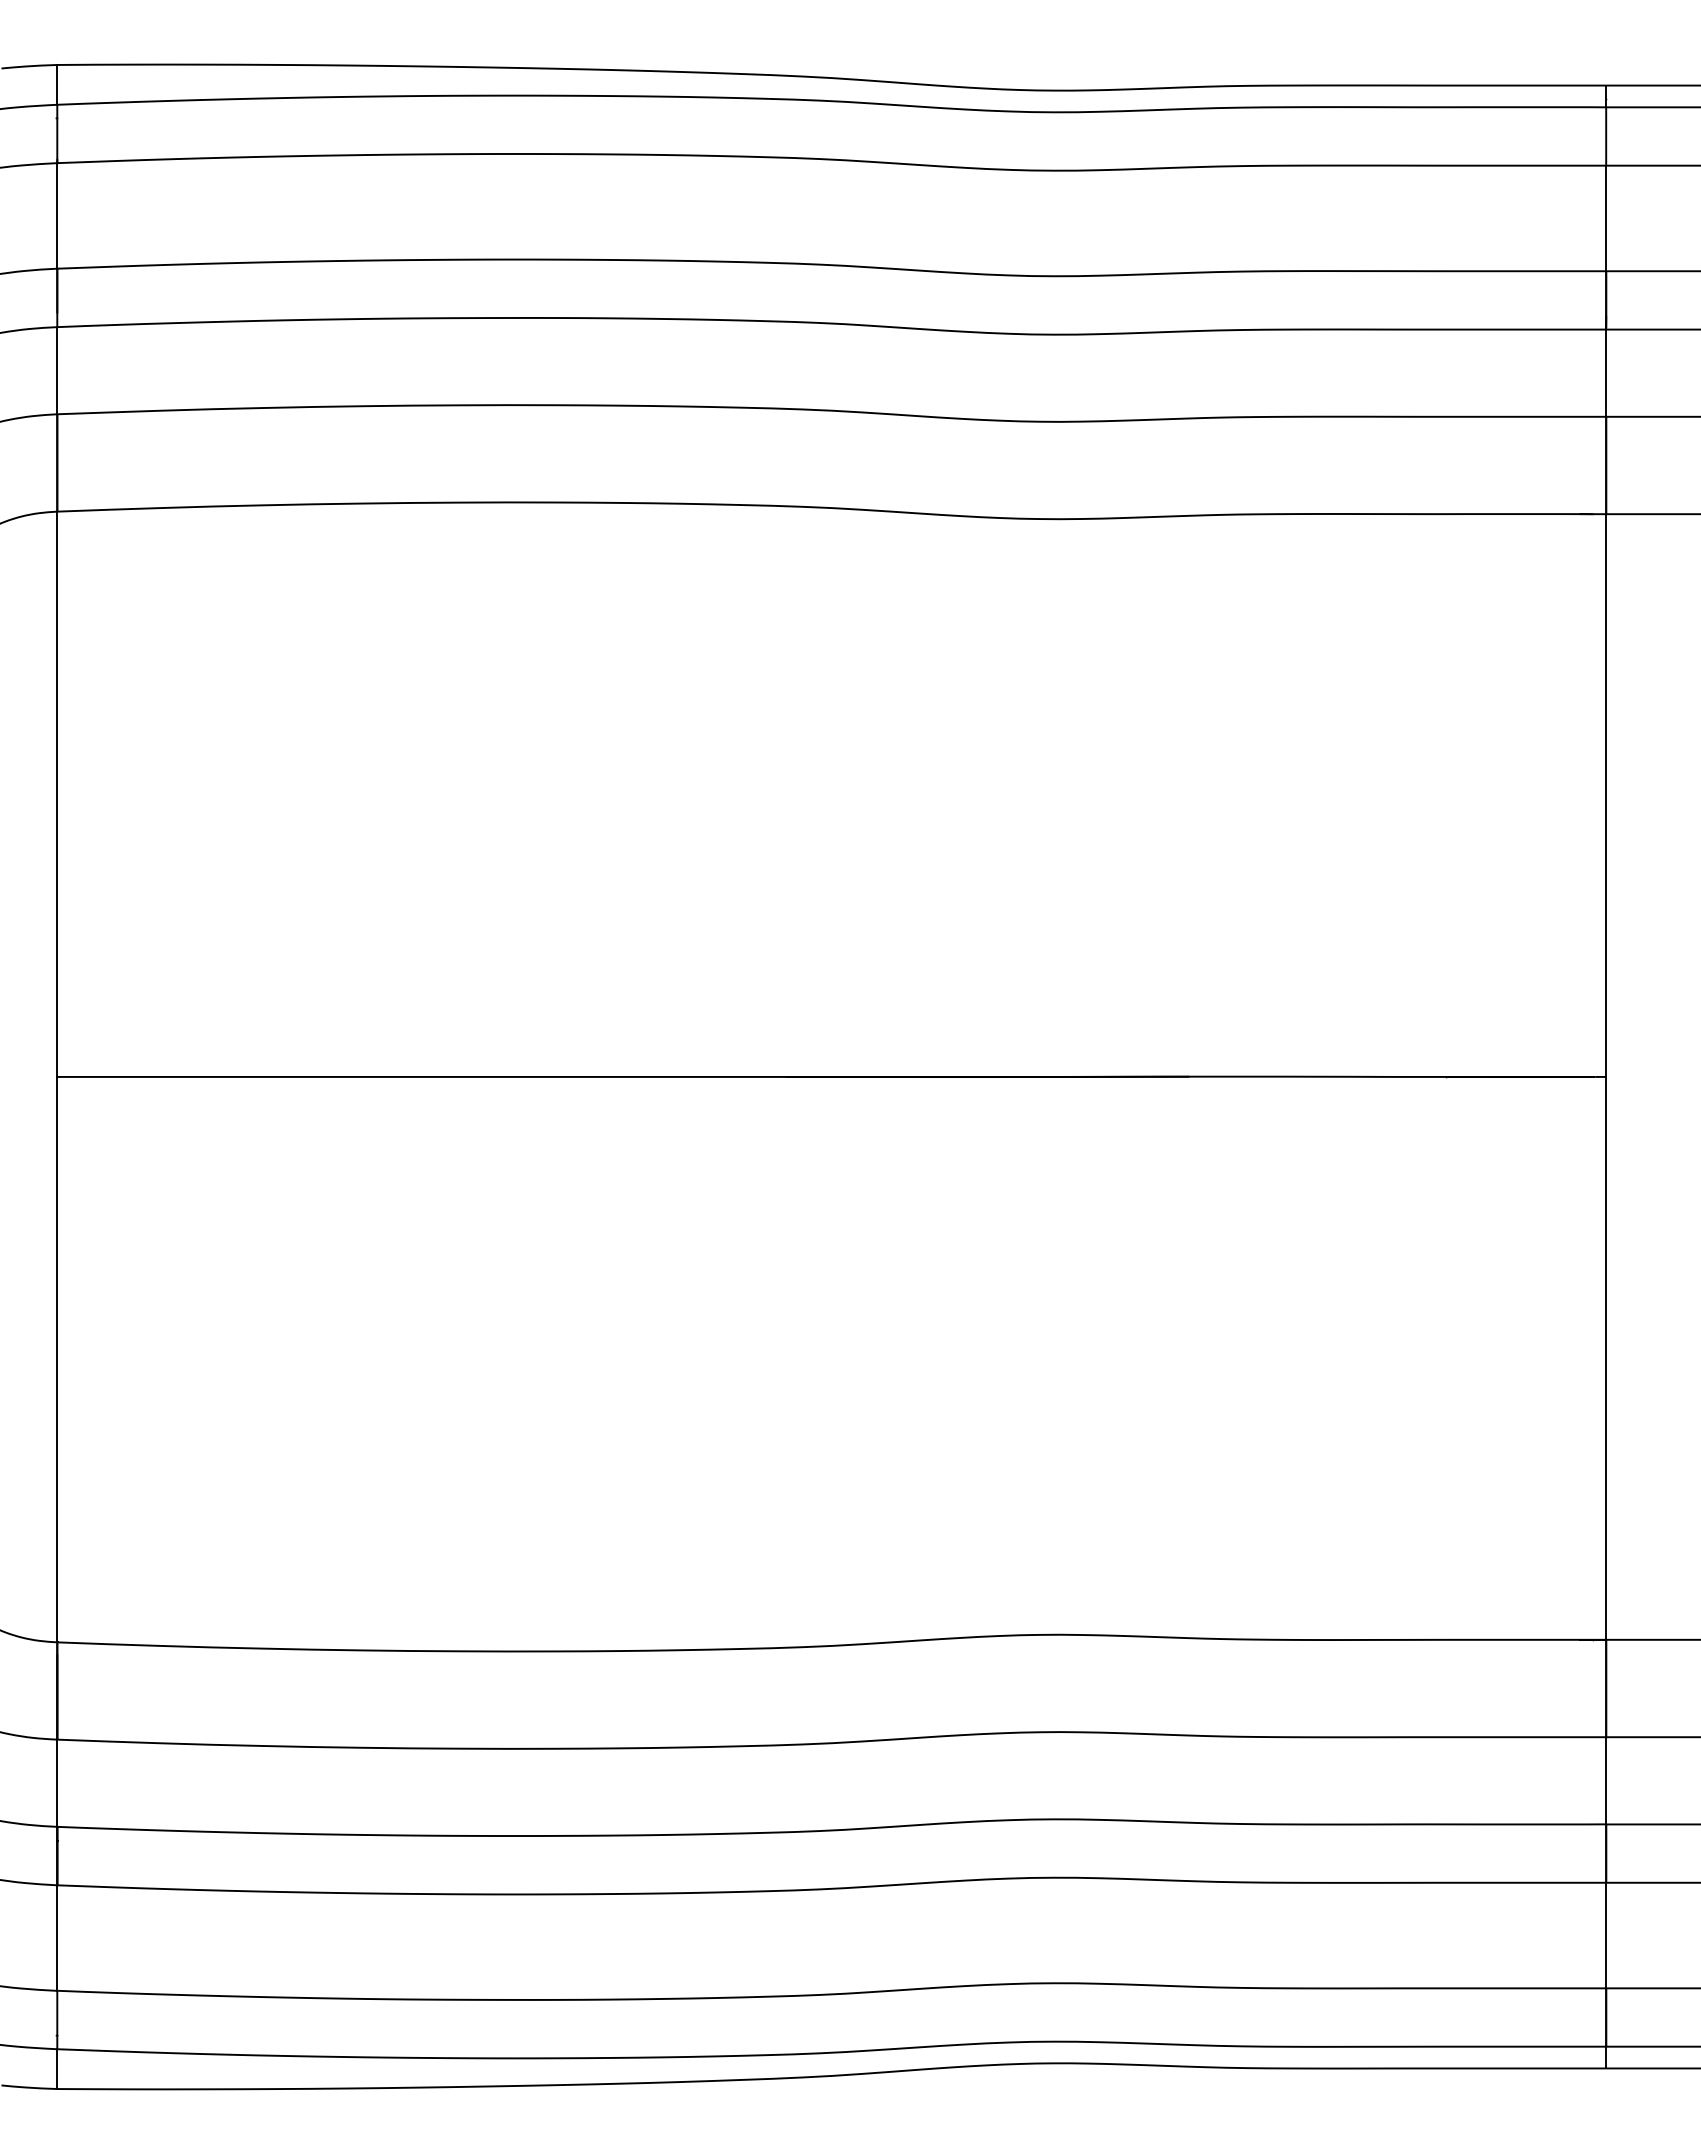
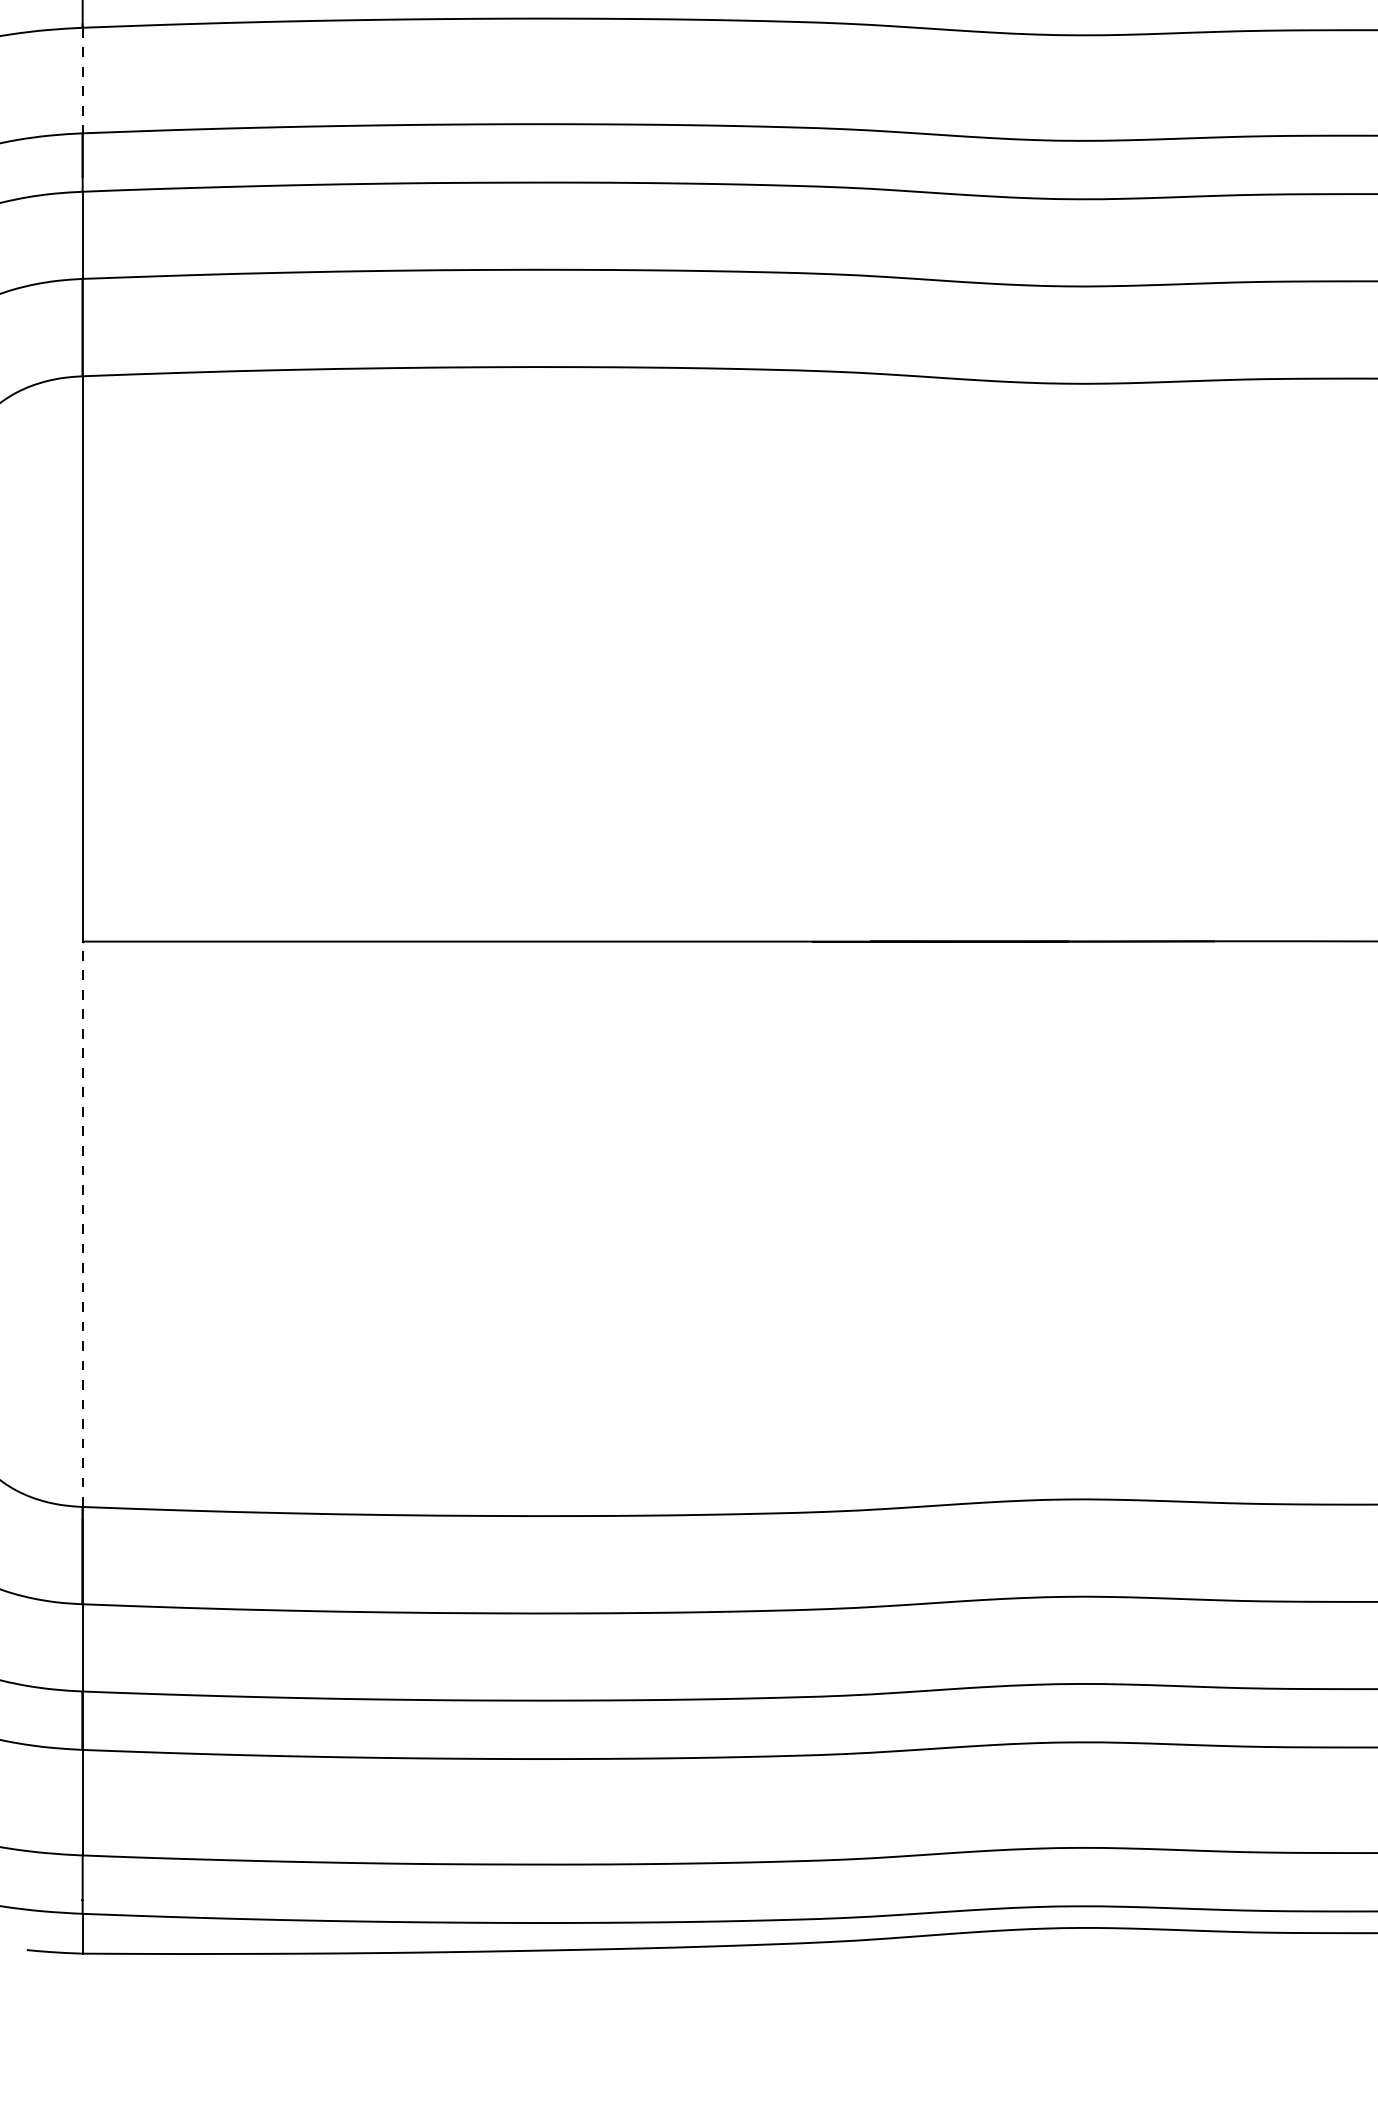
line: (57, 215) -> (82, 80), solid -> dashed
line: (57, 1359) -> (82, 1224), solid -> dashed

